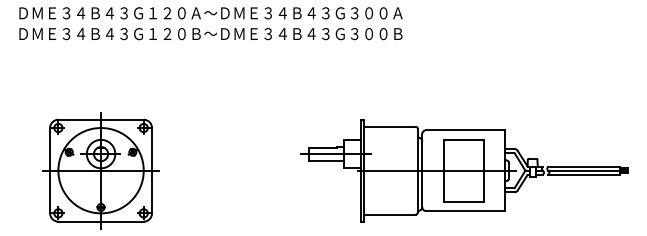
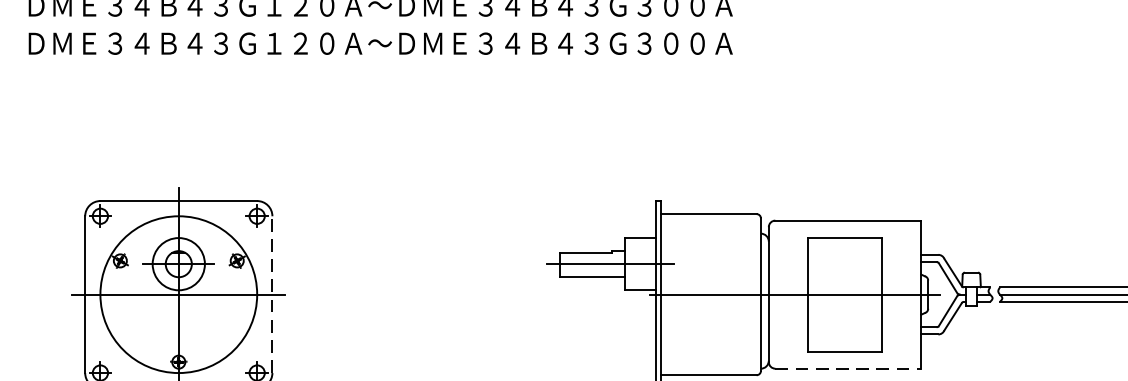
text: (296, 33) -> (537, 42), ＤＭＥ３４Ｂ４３Ｇ１２０Ｂ～ＤＭＥ３４Ｂ４３Ｇ３００Ｂ -> ＤＭＥ３４Ｂ４３Ｇ１２０Ａ～ＤＭＥ３４Ｂ４３Ｇ３００Ａ
line: (152, 170) -> (273, 294), solid -> dashed
line: (465, 211) -> (848, 369), solid -> dashed

